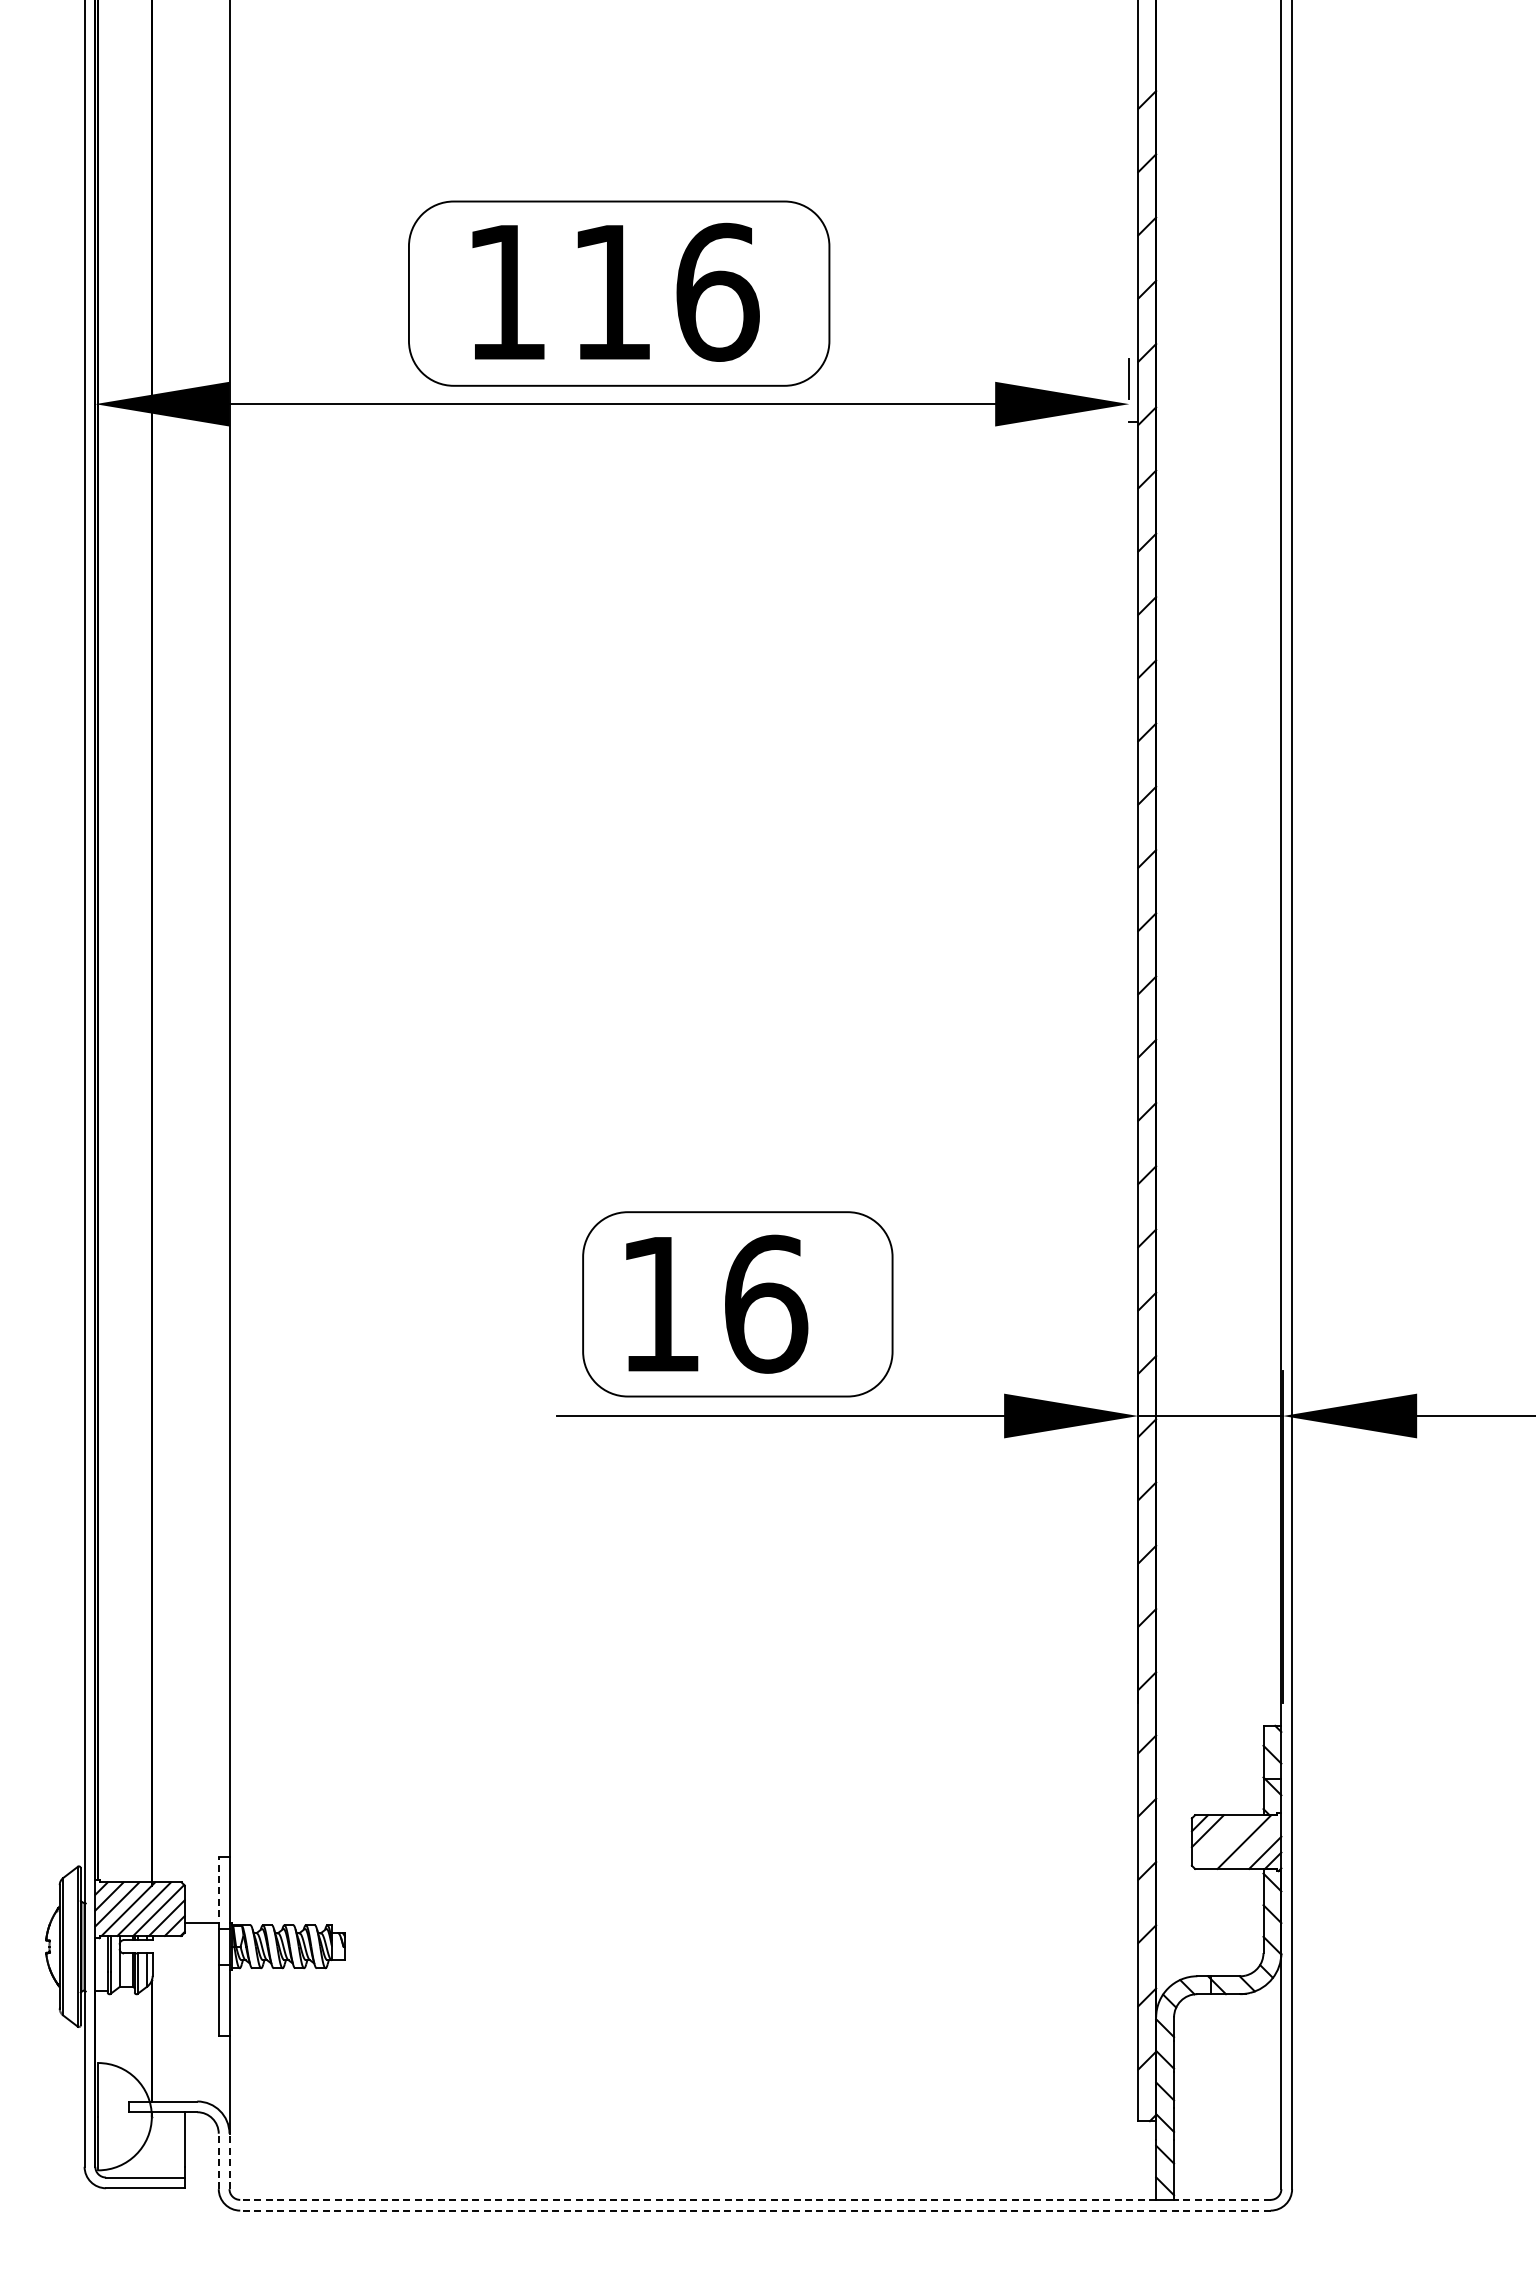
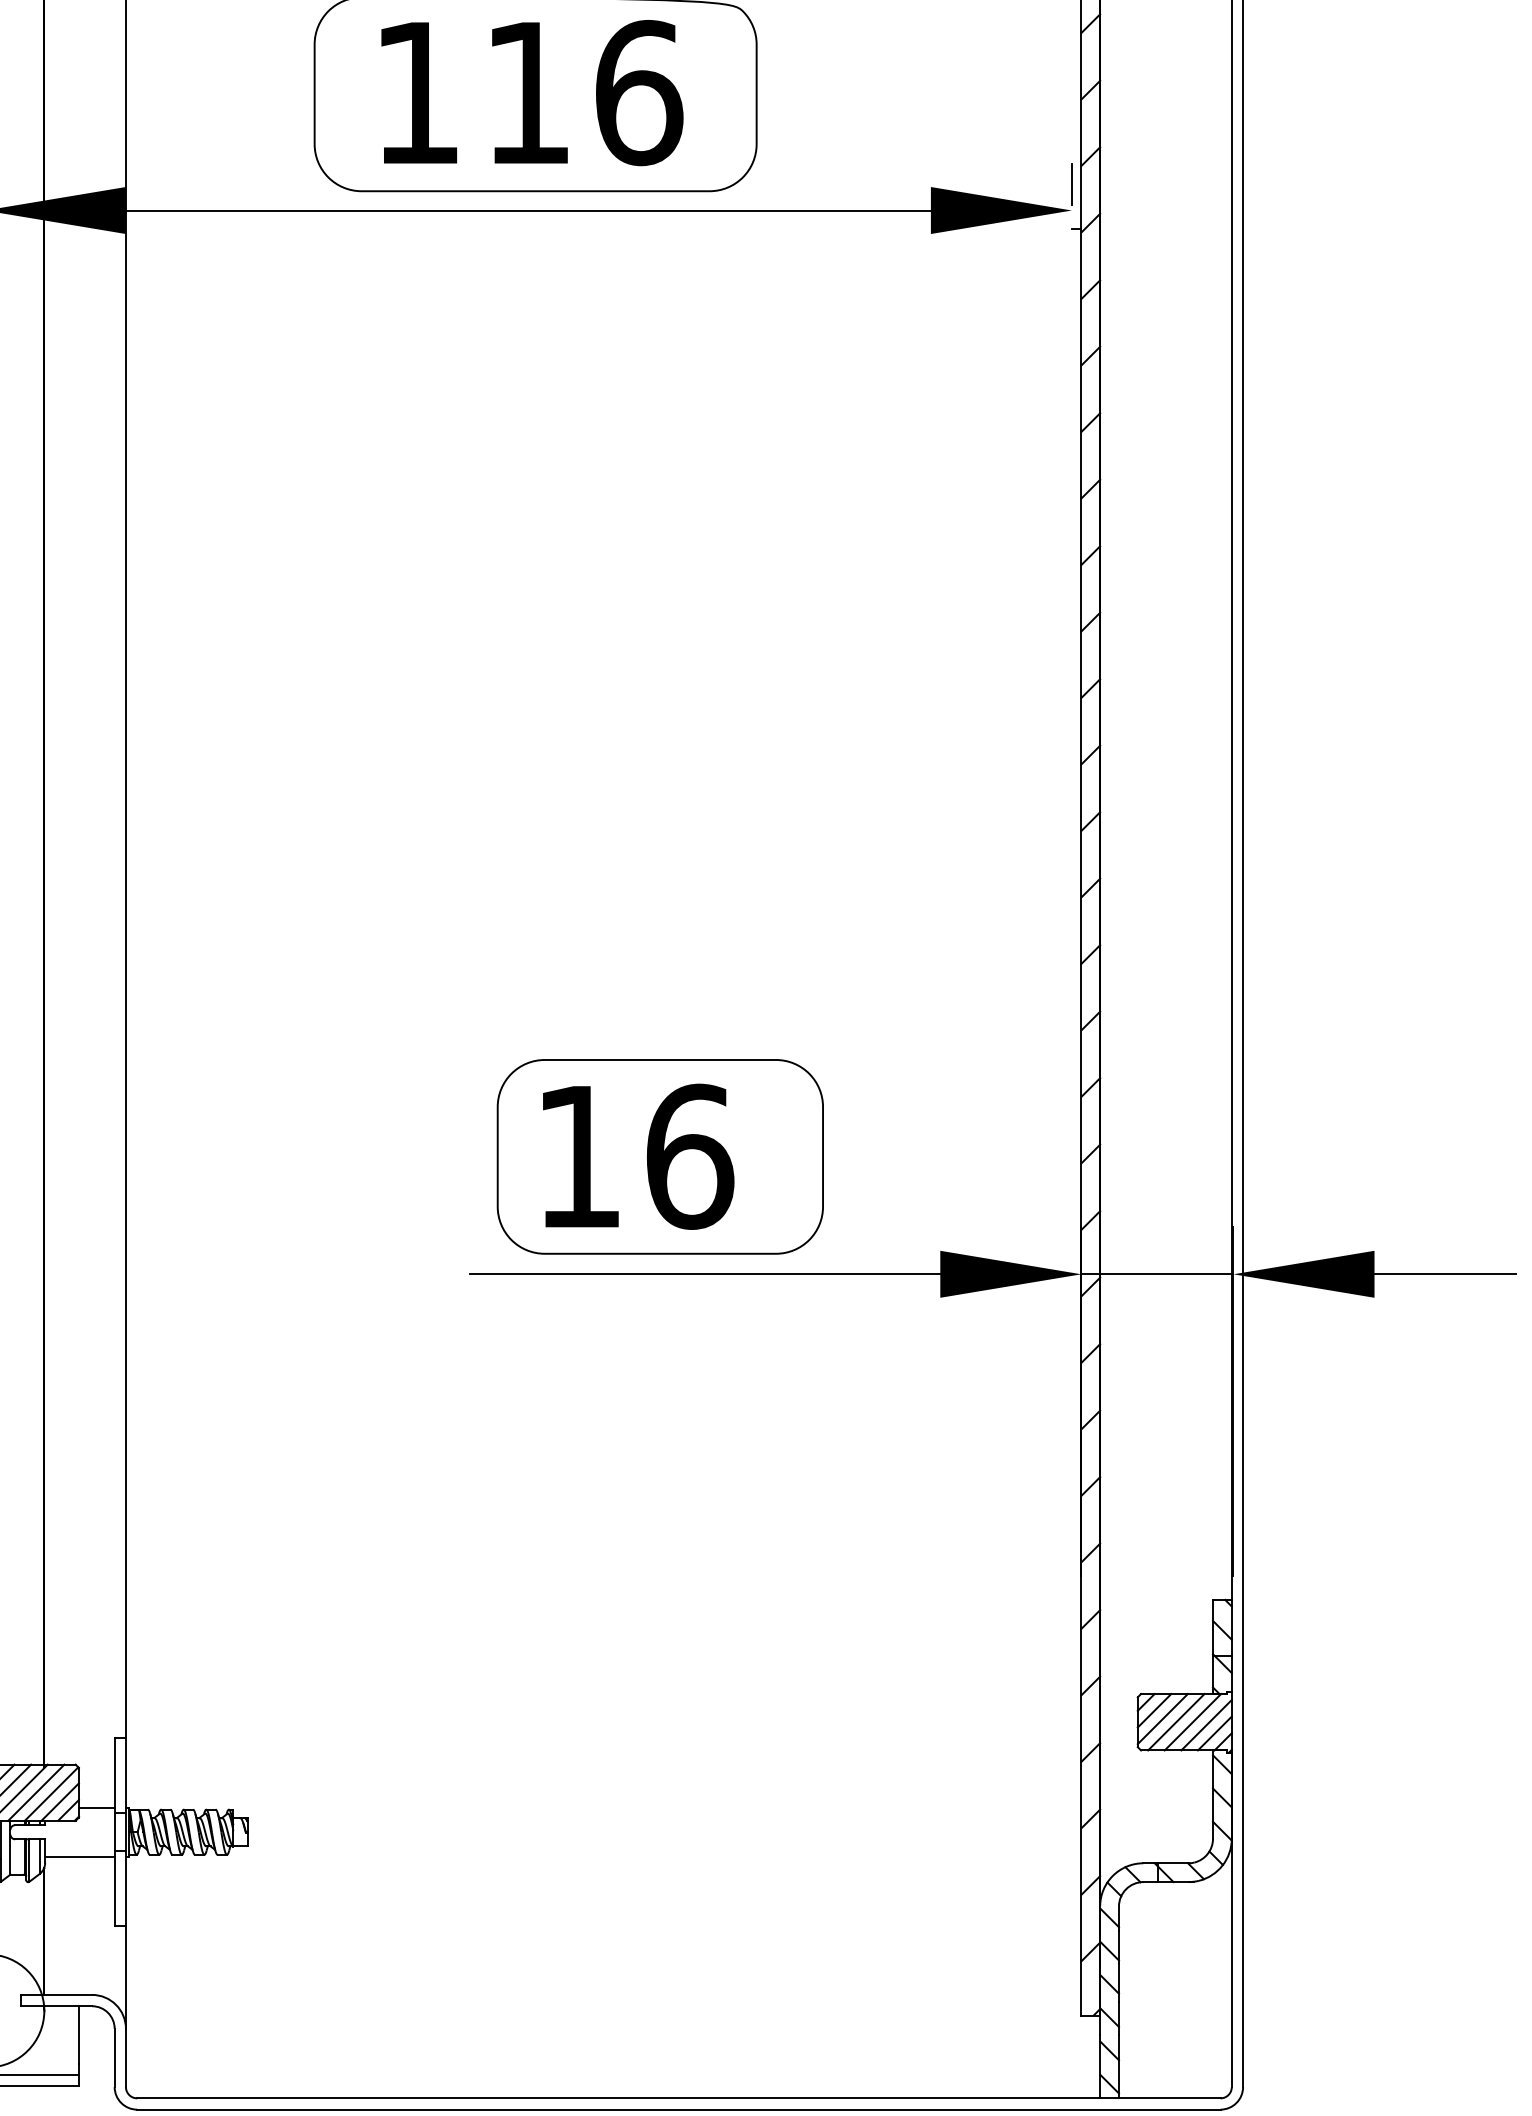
line: (1215, 1838) -> (1162, 1718), added
line: (1228, 1841) -> (1176, 1721), added
line: (1257, 1844) -> (1206, 1724), added
line: (218, 1893) -> (114, 1776), dashed -> solid
line: (185, 1970) -> (79, 1857), added
line: (218, 2161) -> (114, 2058), dashed -> solid
line: (229, 2161) -> (125, 2058), dashed -> solid
line: (698, 2199) -> (619, 2097), dashed -> solid
line: (1221, 2199) -> (1168, 2097), dashed -> solid
line: (754, 2210) -> (677, 2109), dashed -> solid

